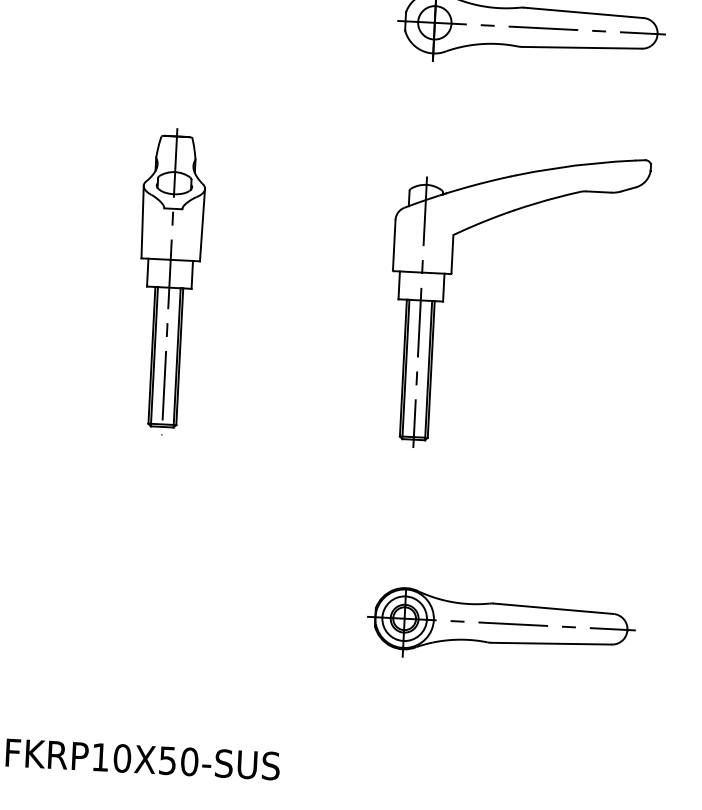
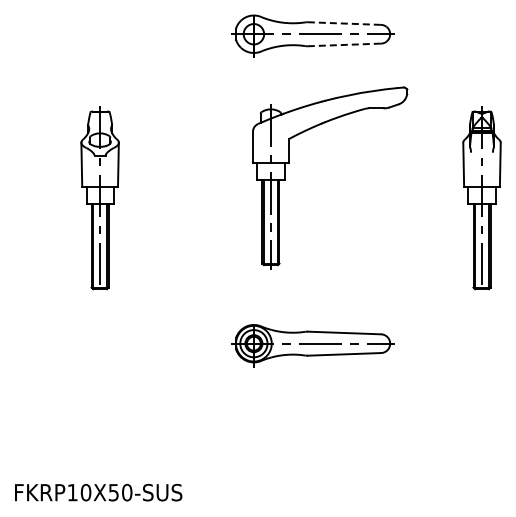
line: (583, 12) -> (344, 23), solid -> dashed
line: (582, 47) -> (344, 44), solid -> dashed
part: (452, 274) -> (289, 163), moved
part: (500, 626) -> (312, 345), moved

